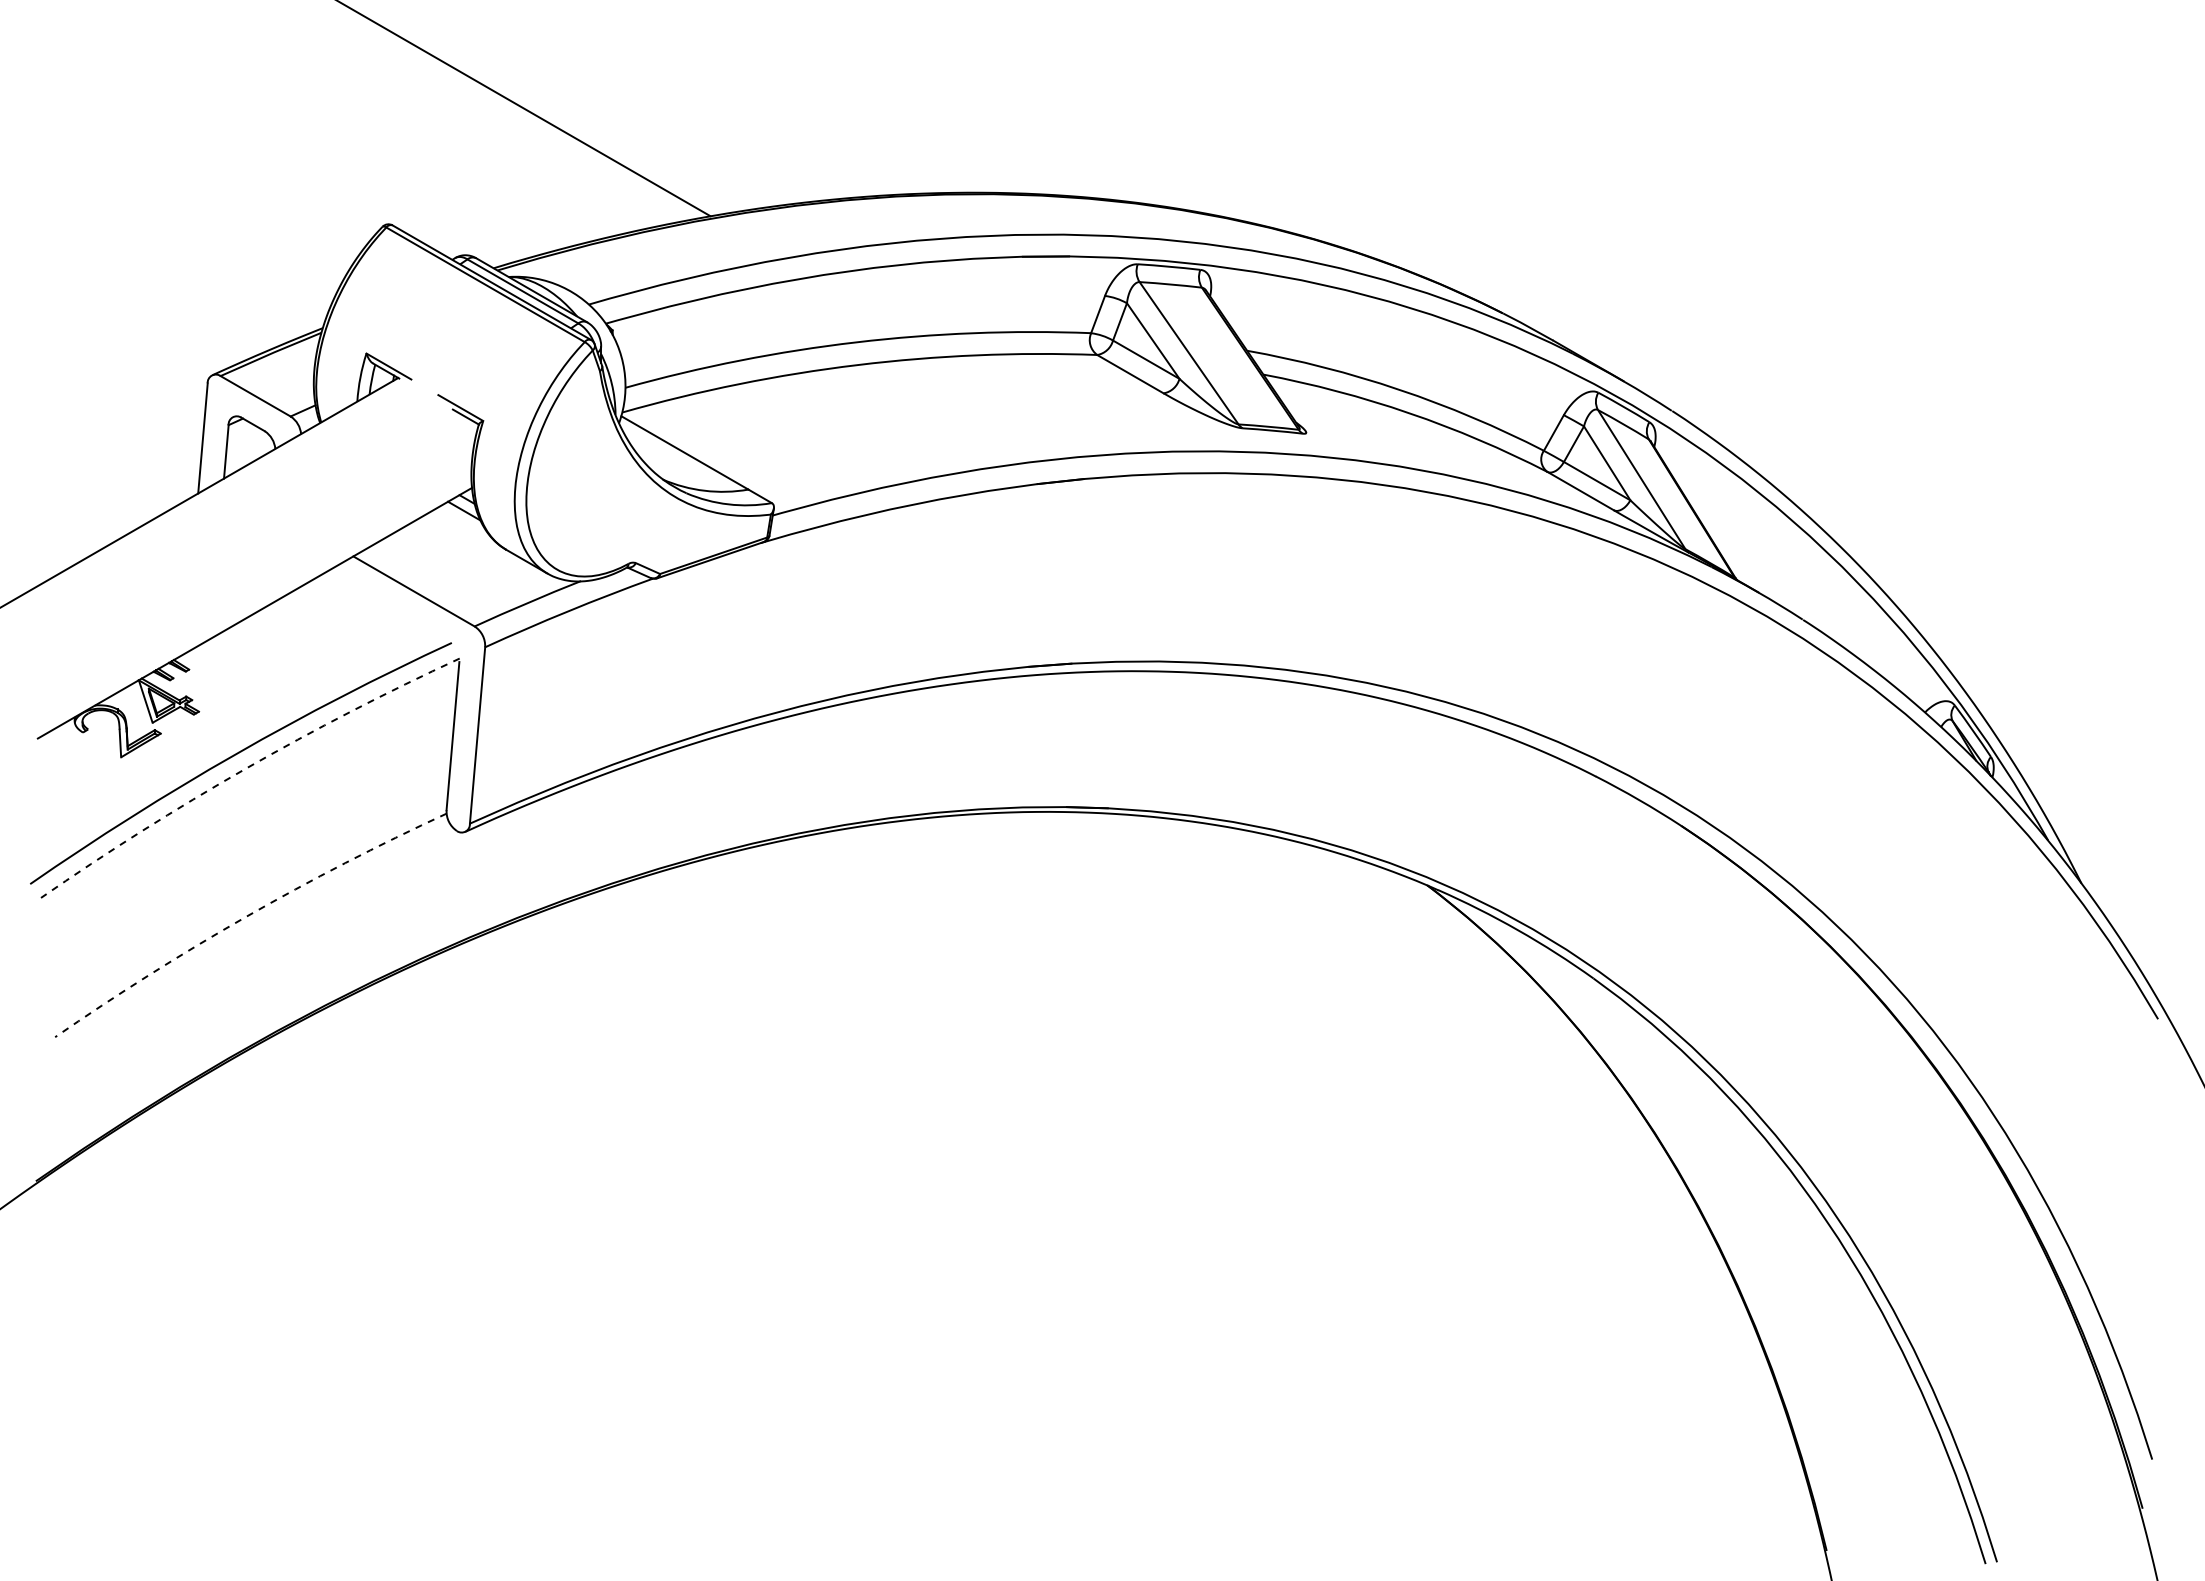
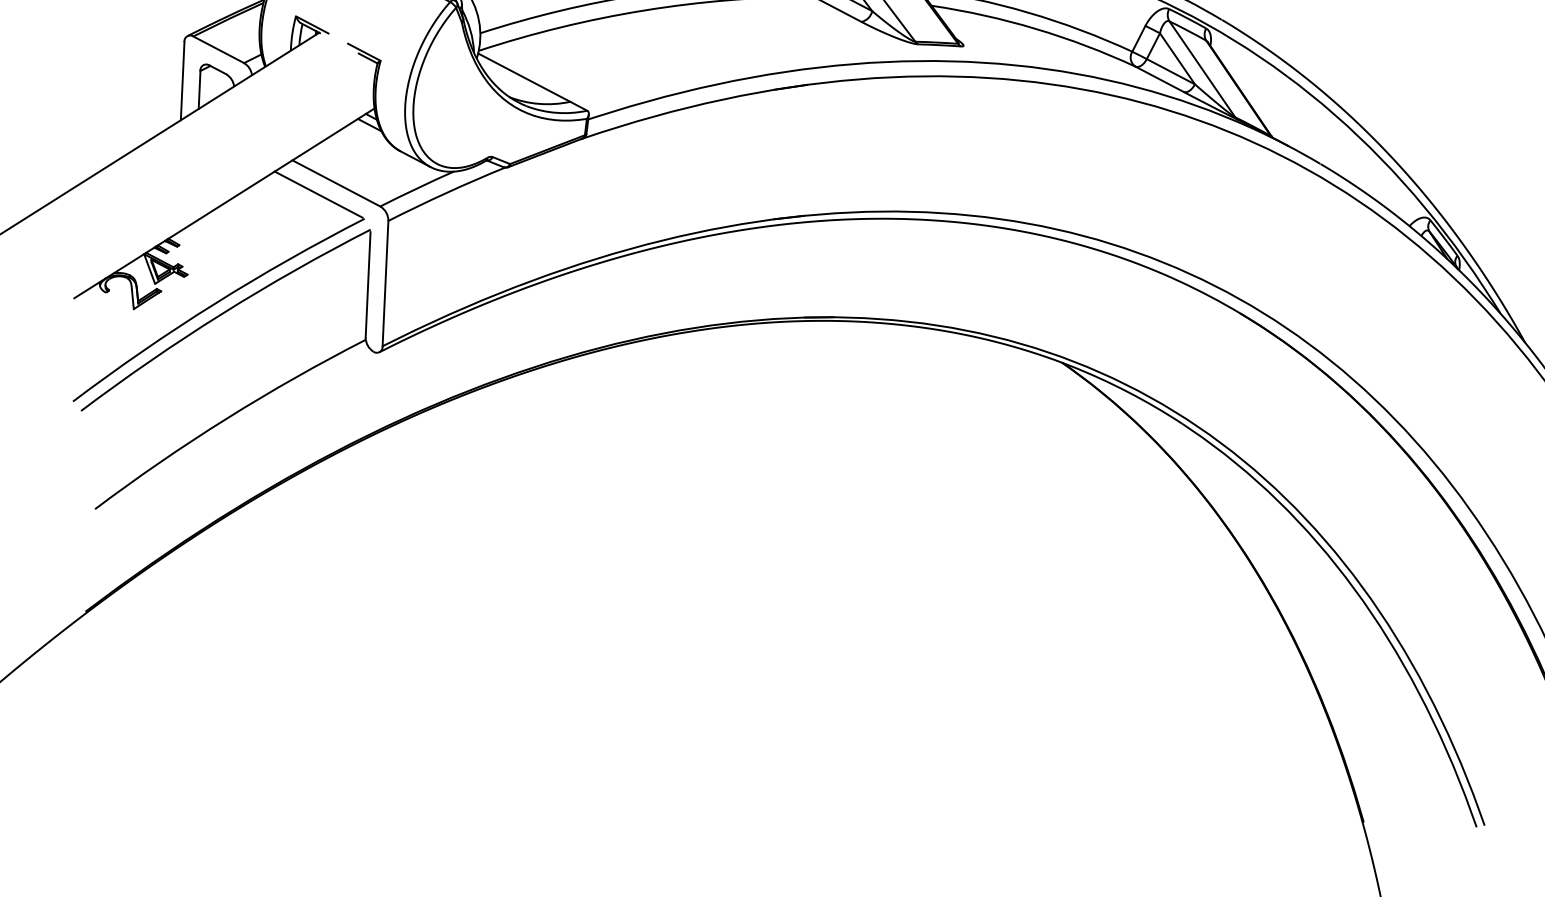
line: (387, 606) -> (318, 194), added
arc: (245, 769) -> (222, 314), dashed -> solid
arc: (246, 916) -> (227, 418), dashed -> solid

